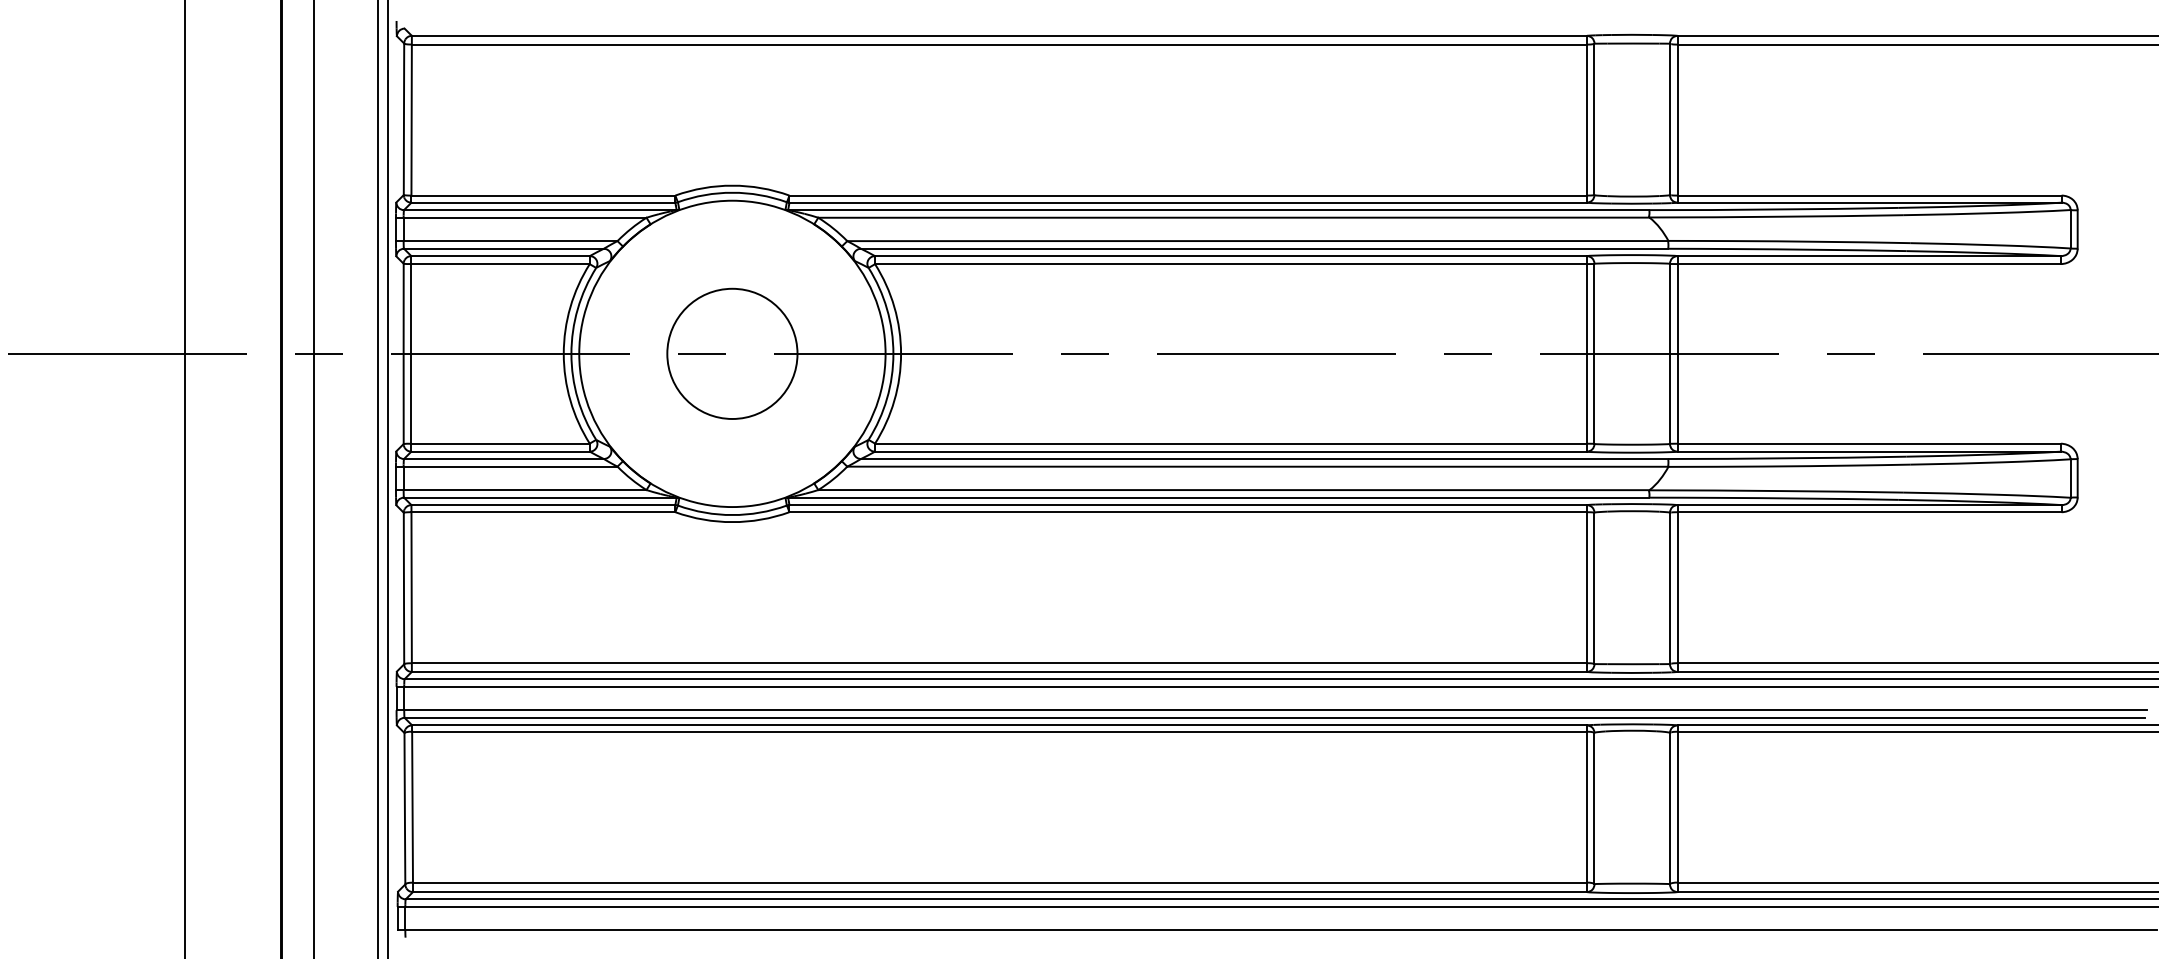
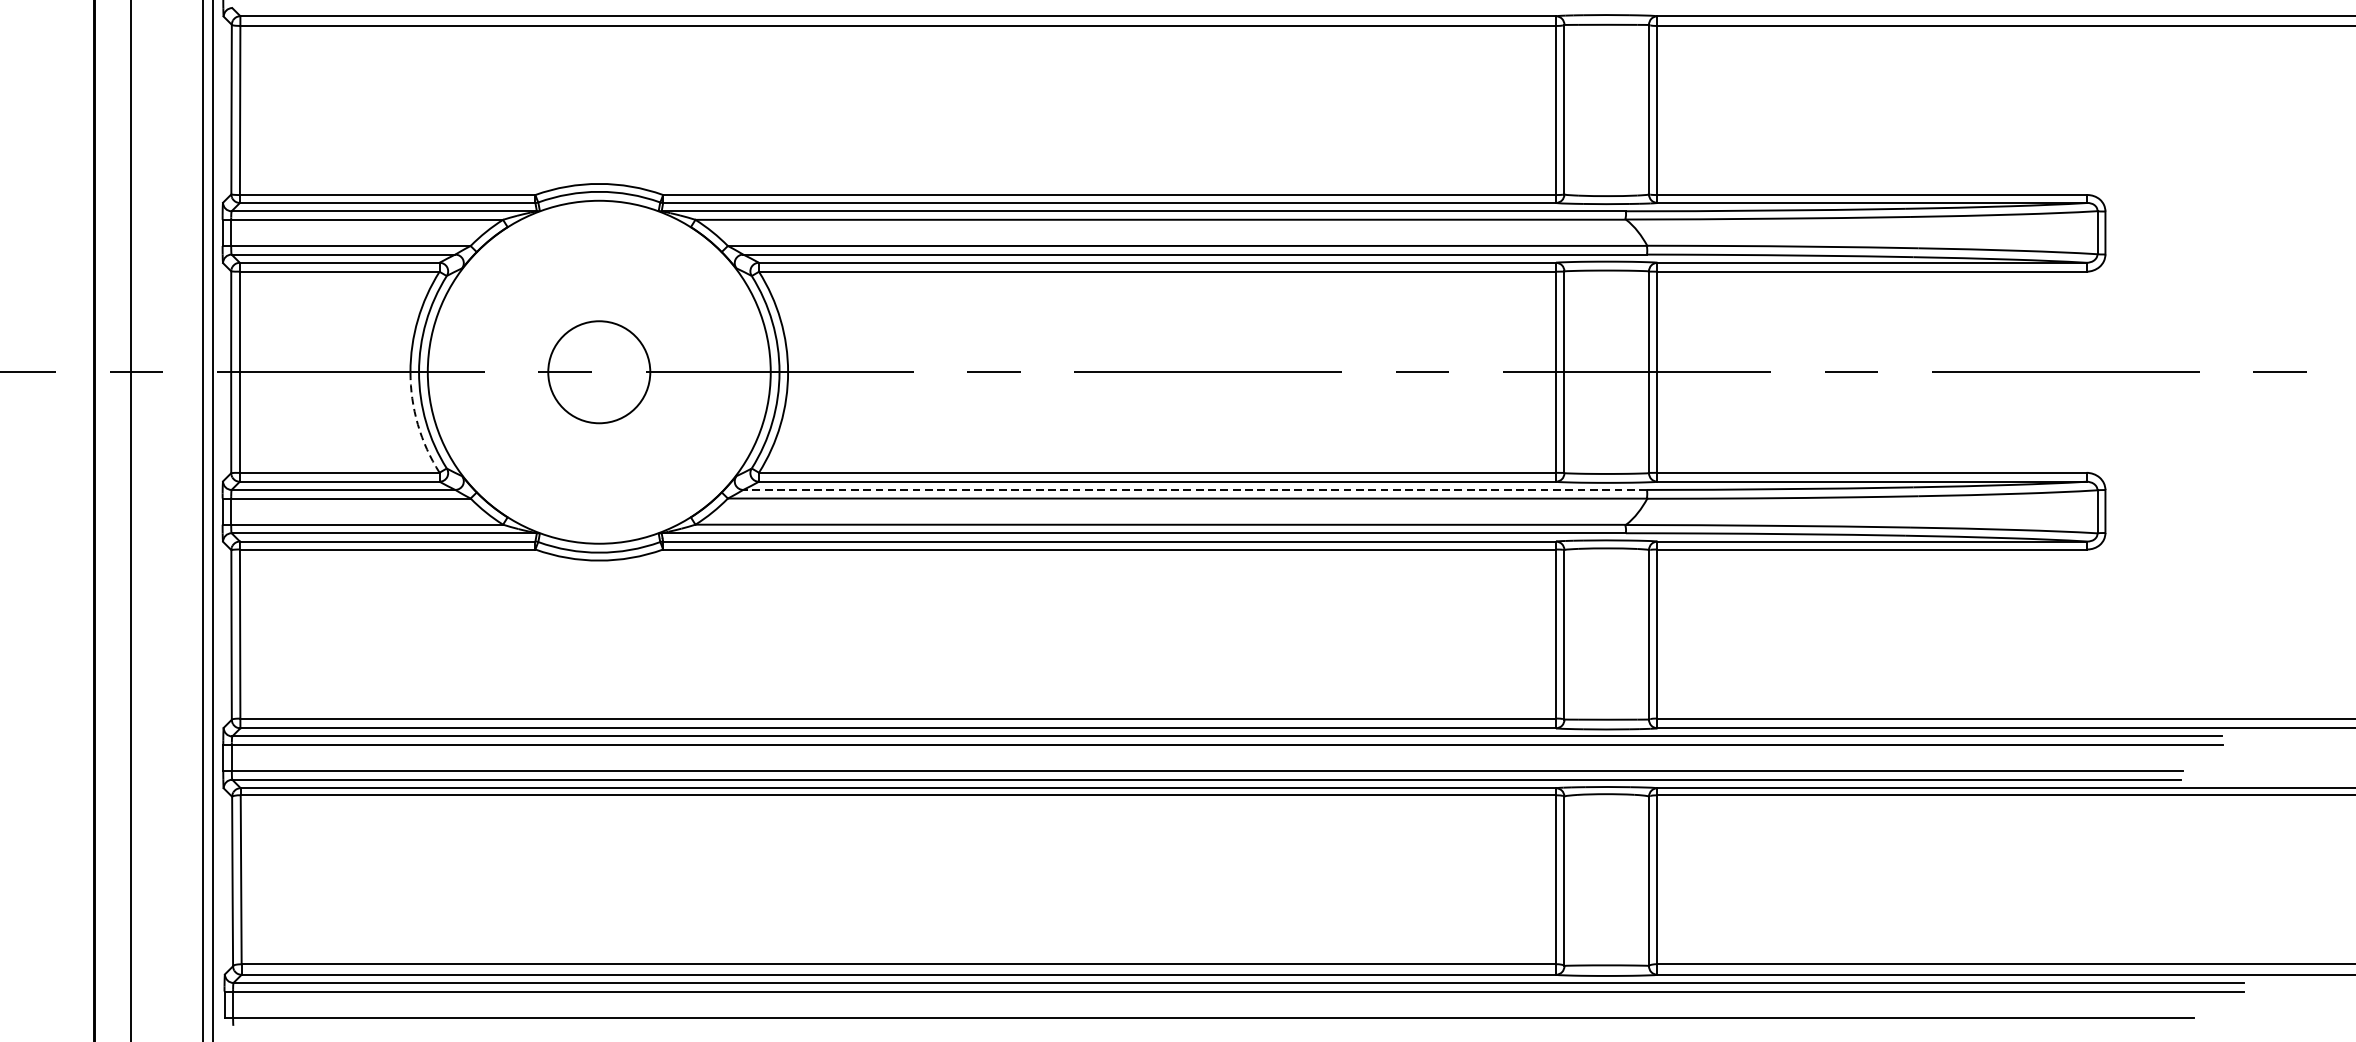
circle: (732, 353) -> (599, 371), size x0.7
arc: (570, 400) -> (418, 424), solid -> dashed
line: (1264, 459) -> (1195, 490), solid -> dashed

